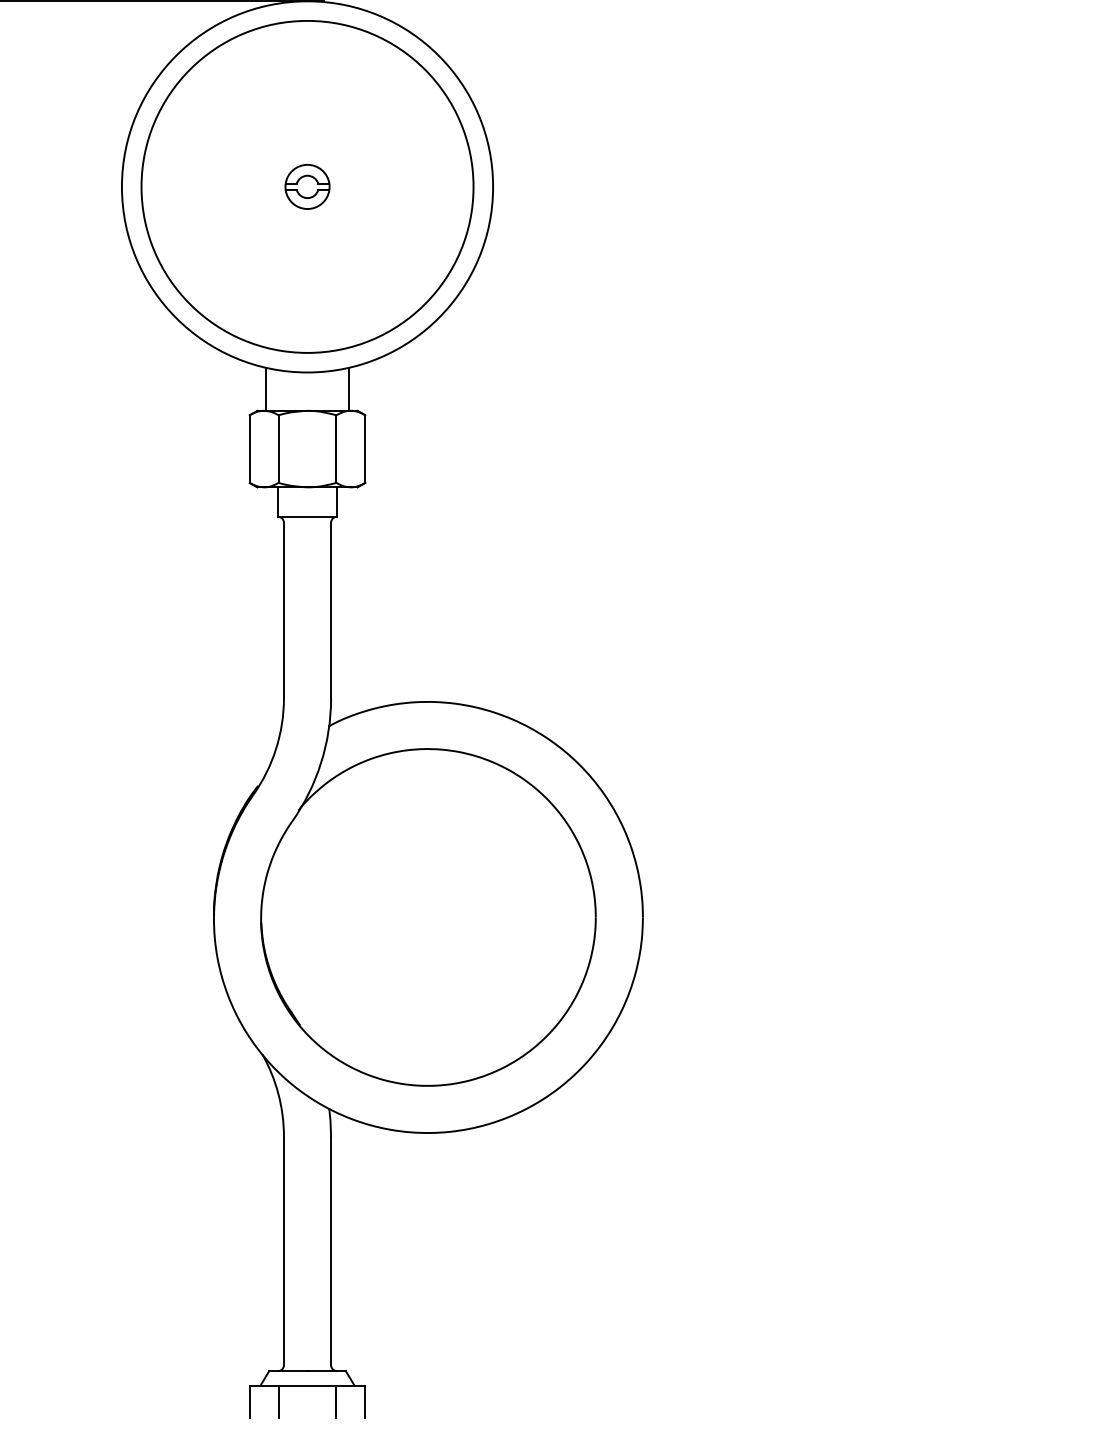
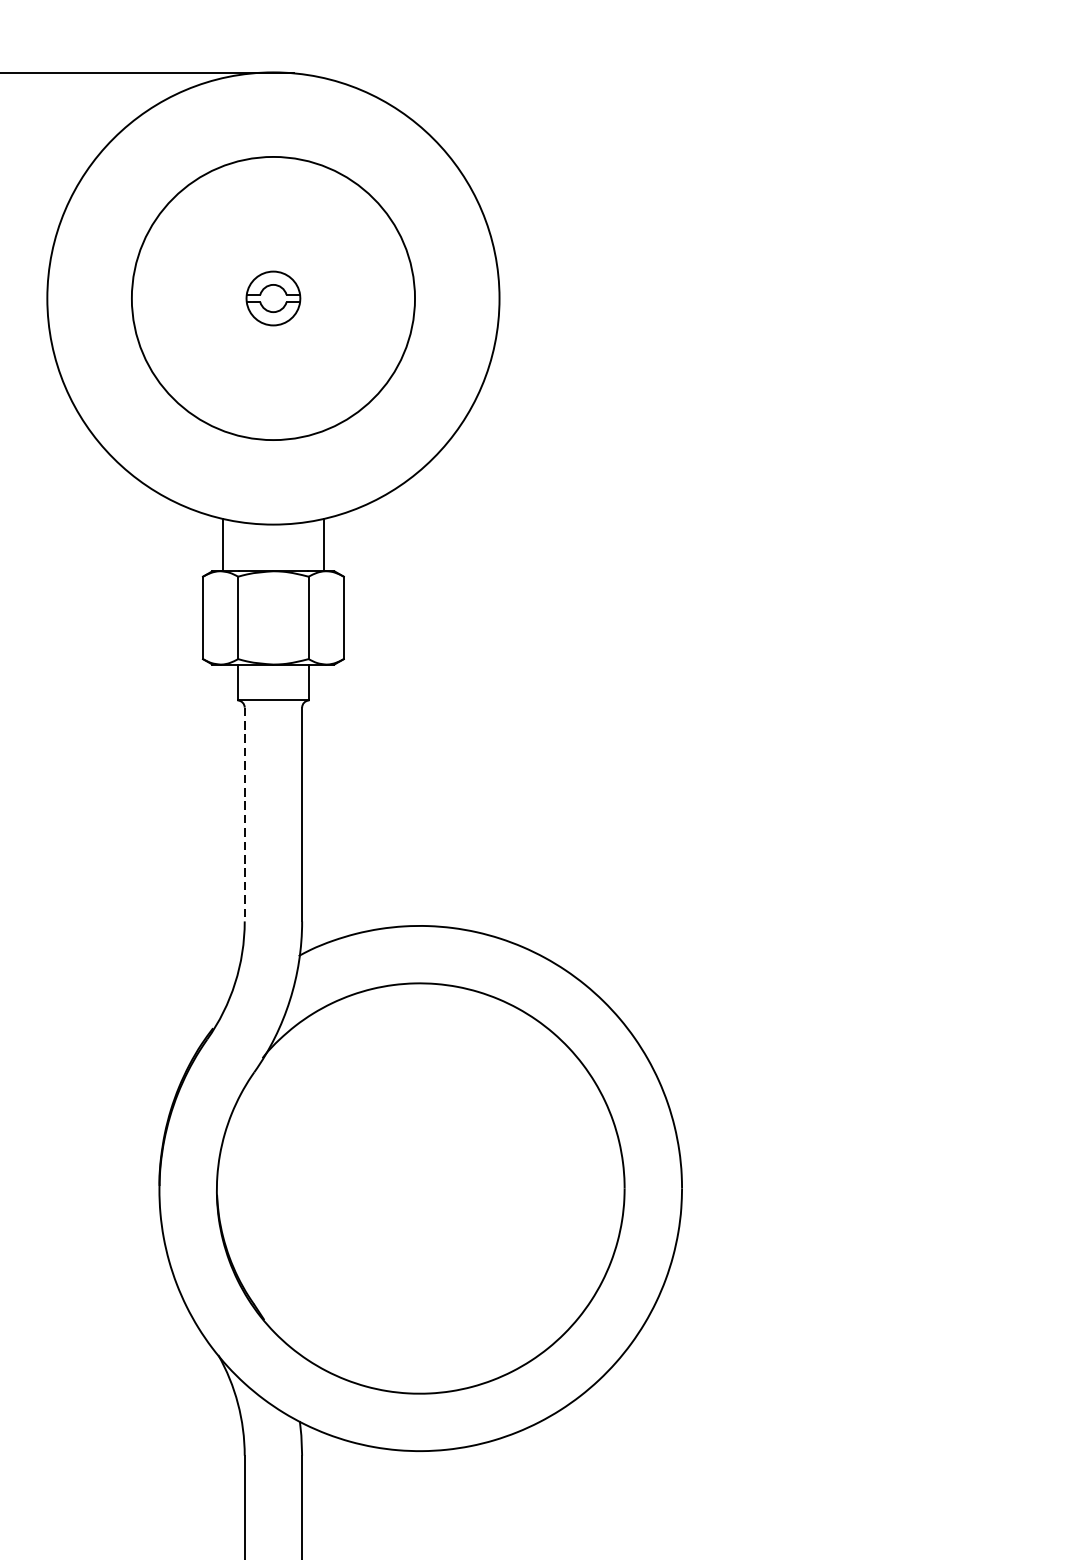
circle: (307, 186) -> (273, 298), size x0.7
line: (283, 610) -> (244, 814), solid -> dashed

